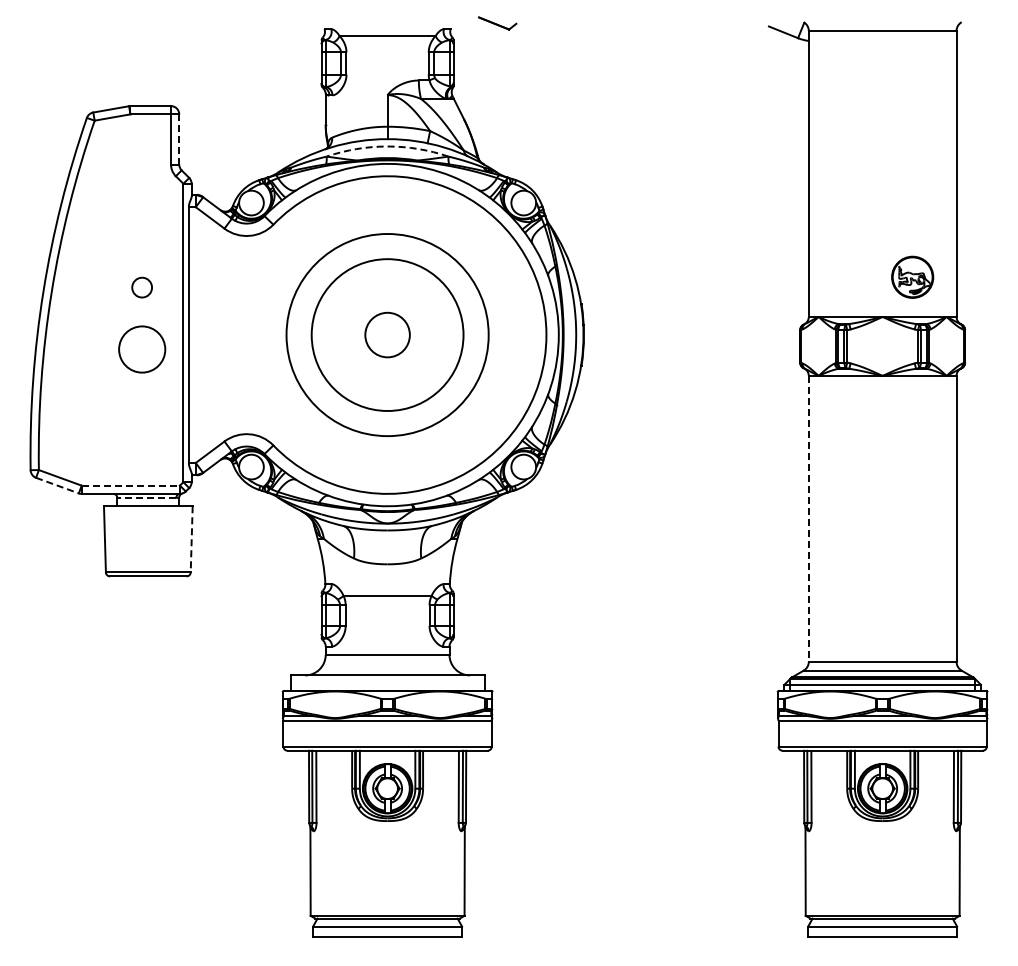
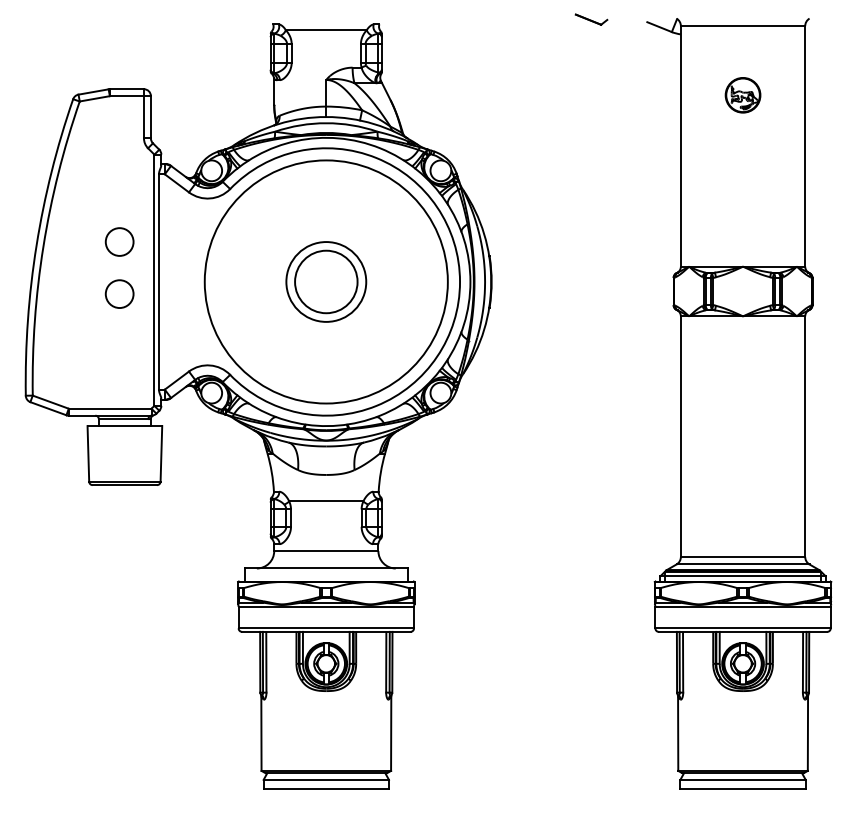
part: (497, 23) -> (591, 19), moved
line: (179, 138) -> (151, 116), dashed -> solid
arc: (387, 146) -> (326, 123), dashed -> solid
part: (912, 276) -> (742, 94), moved
circle: (141, 287) -> (119, 241), size x1.67
circle: (387, 334) -> (326, 281), size x0.62
circle: (387, 334) -> (326, 281), size x1.43
circle: (387, 334) -> (326, 281), size x1.67
circle: (141, 349) -> (119, 294), size x0.71
line: (57, 485) -> (48, 408), dashed -> solid
line: (131, 485) -> (110, 408), dashed -> solid
line: (146, 498) -> (123, 419), dashed -> solid
line: (808, 518) -> (680, 436), dashed -> solid
line: (191, 539) -> (161, 454), dashed -> solid

